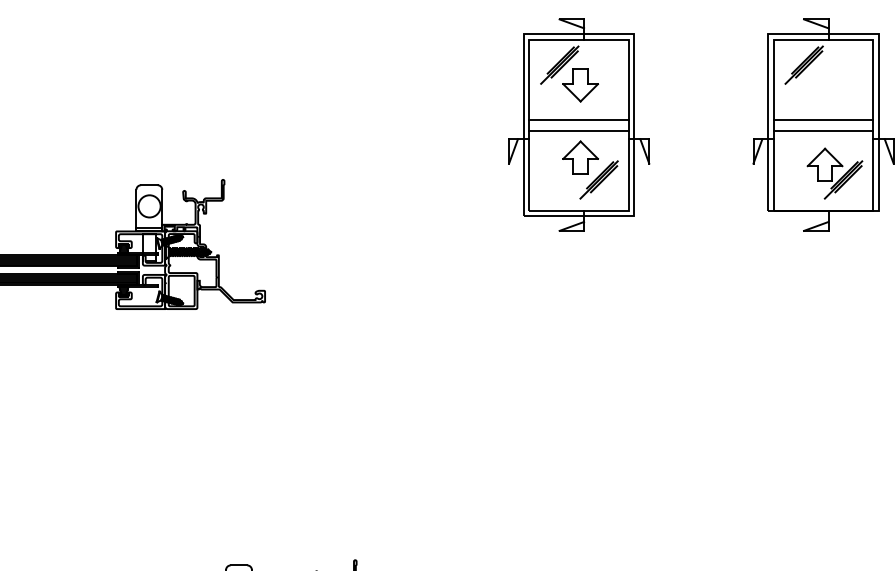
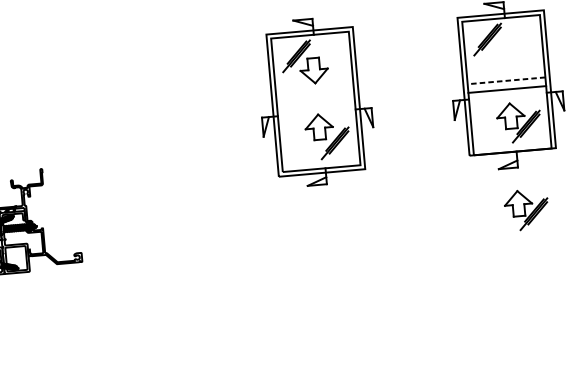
line: (578, 119) -> (314, 97), removed
line: (823, 119) -> (506, 80), solid -> dashed
line: (578, 130) -> (315, 106), removed
part: (834, 285) -> (526, 209), added

